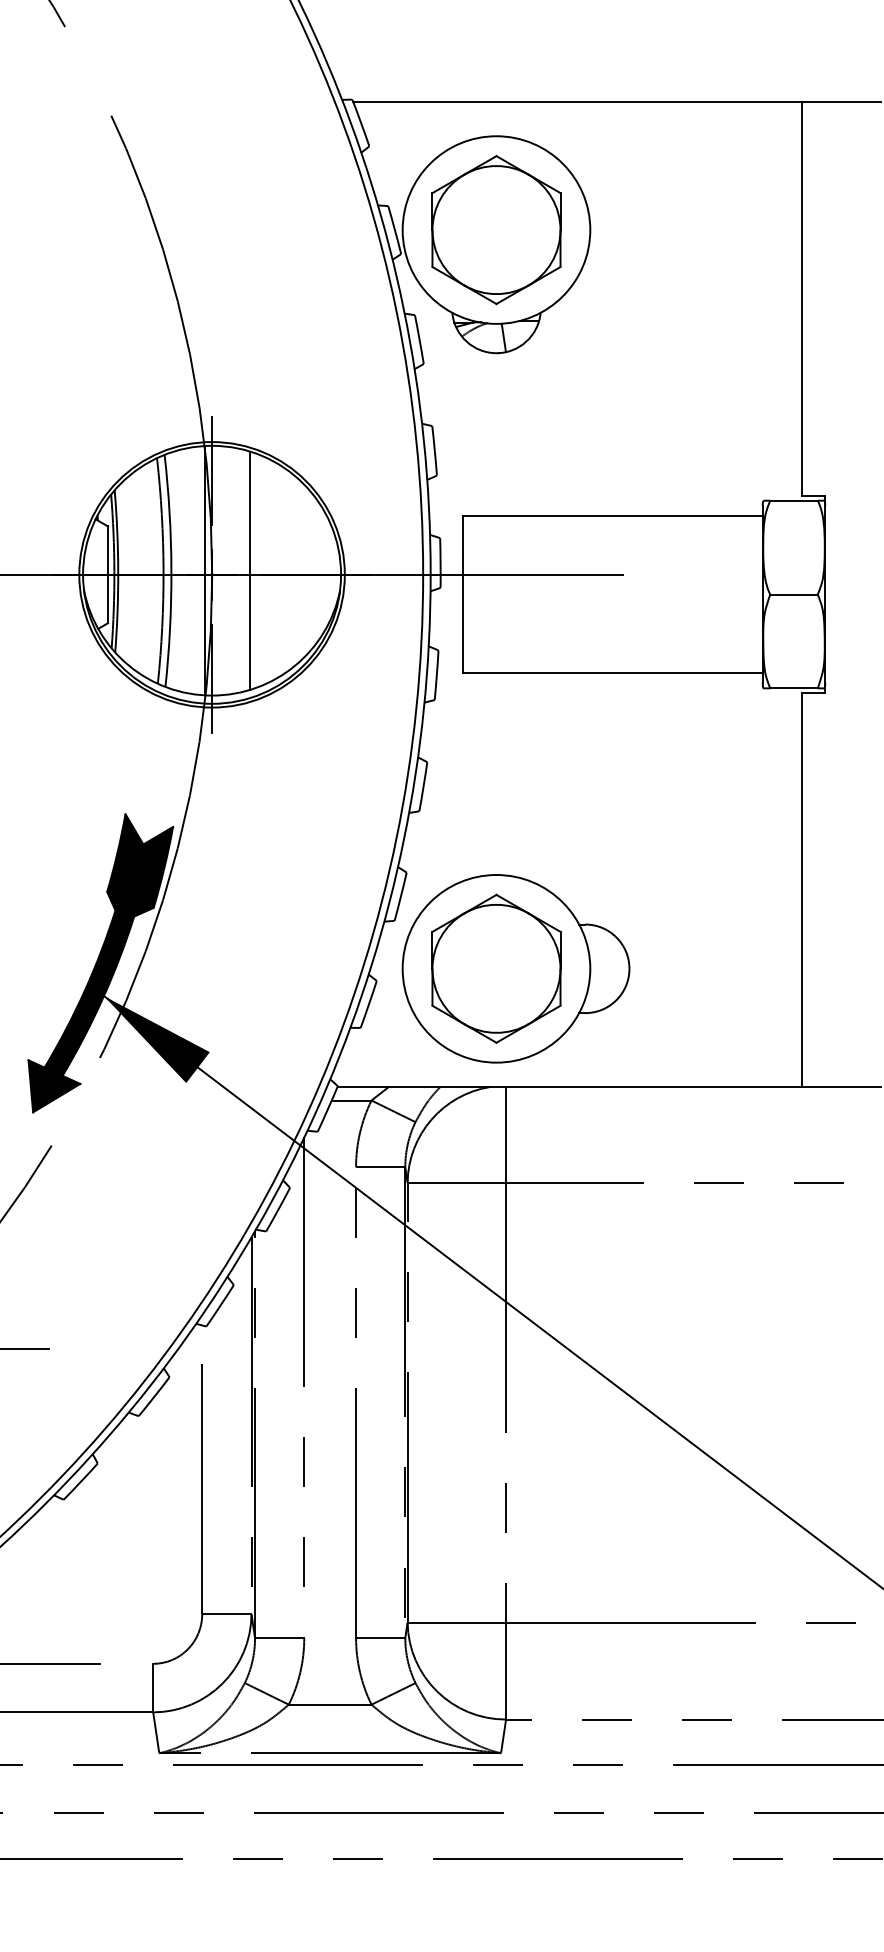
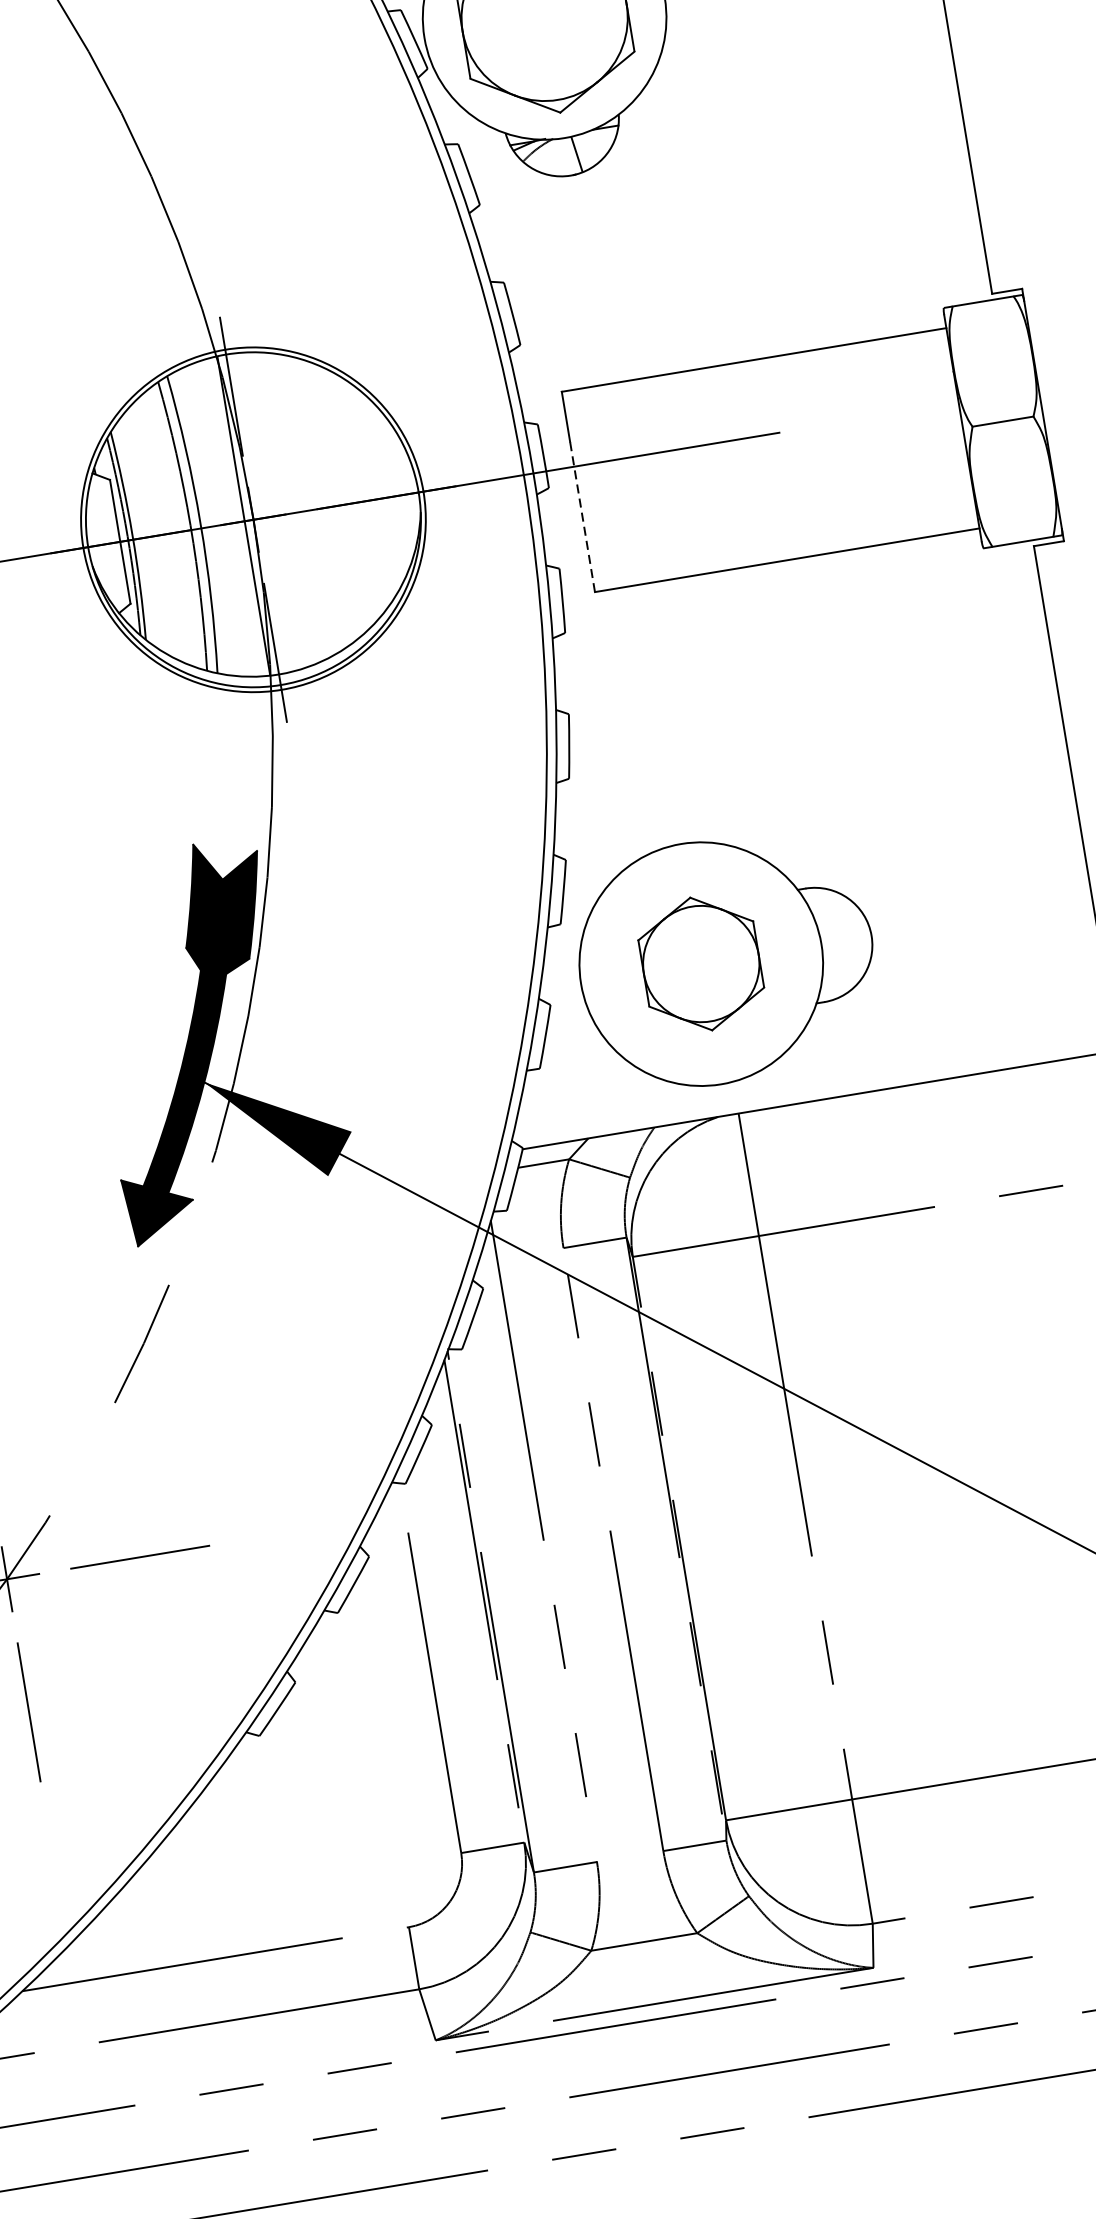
line: (250, 570) -> (301, 506), removed
line: (462, 614) -> (582, 517), solid -> dashed
part: (496, 968) -> (701, 963), size x0.7

